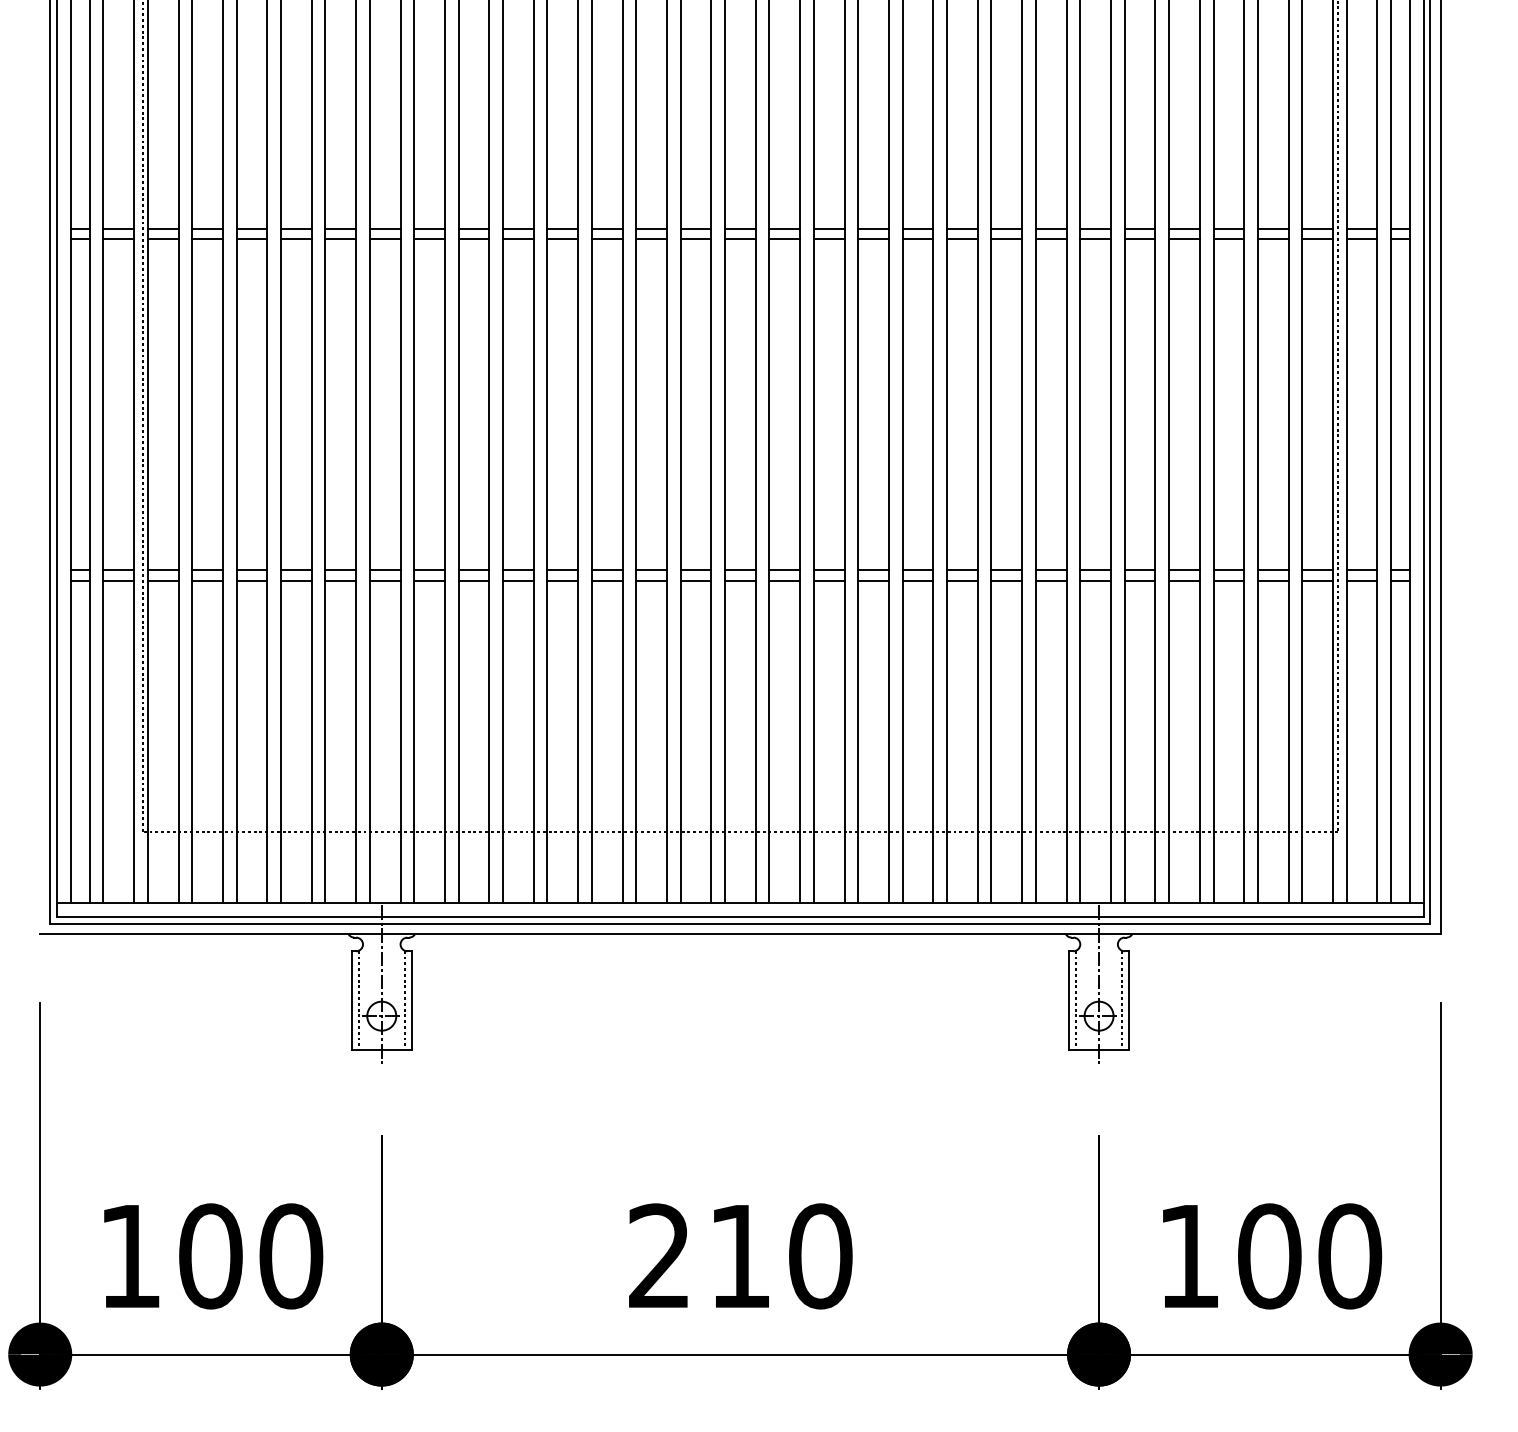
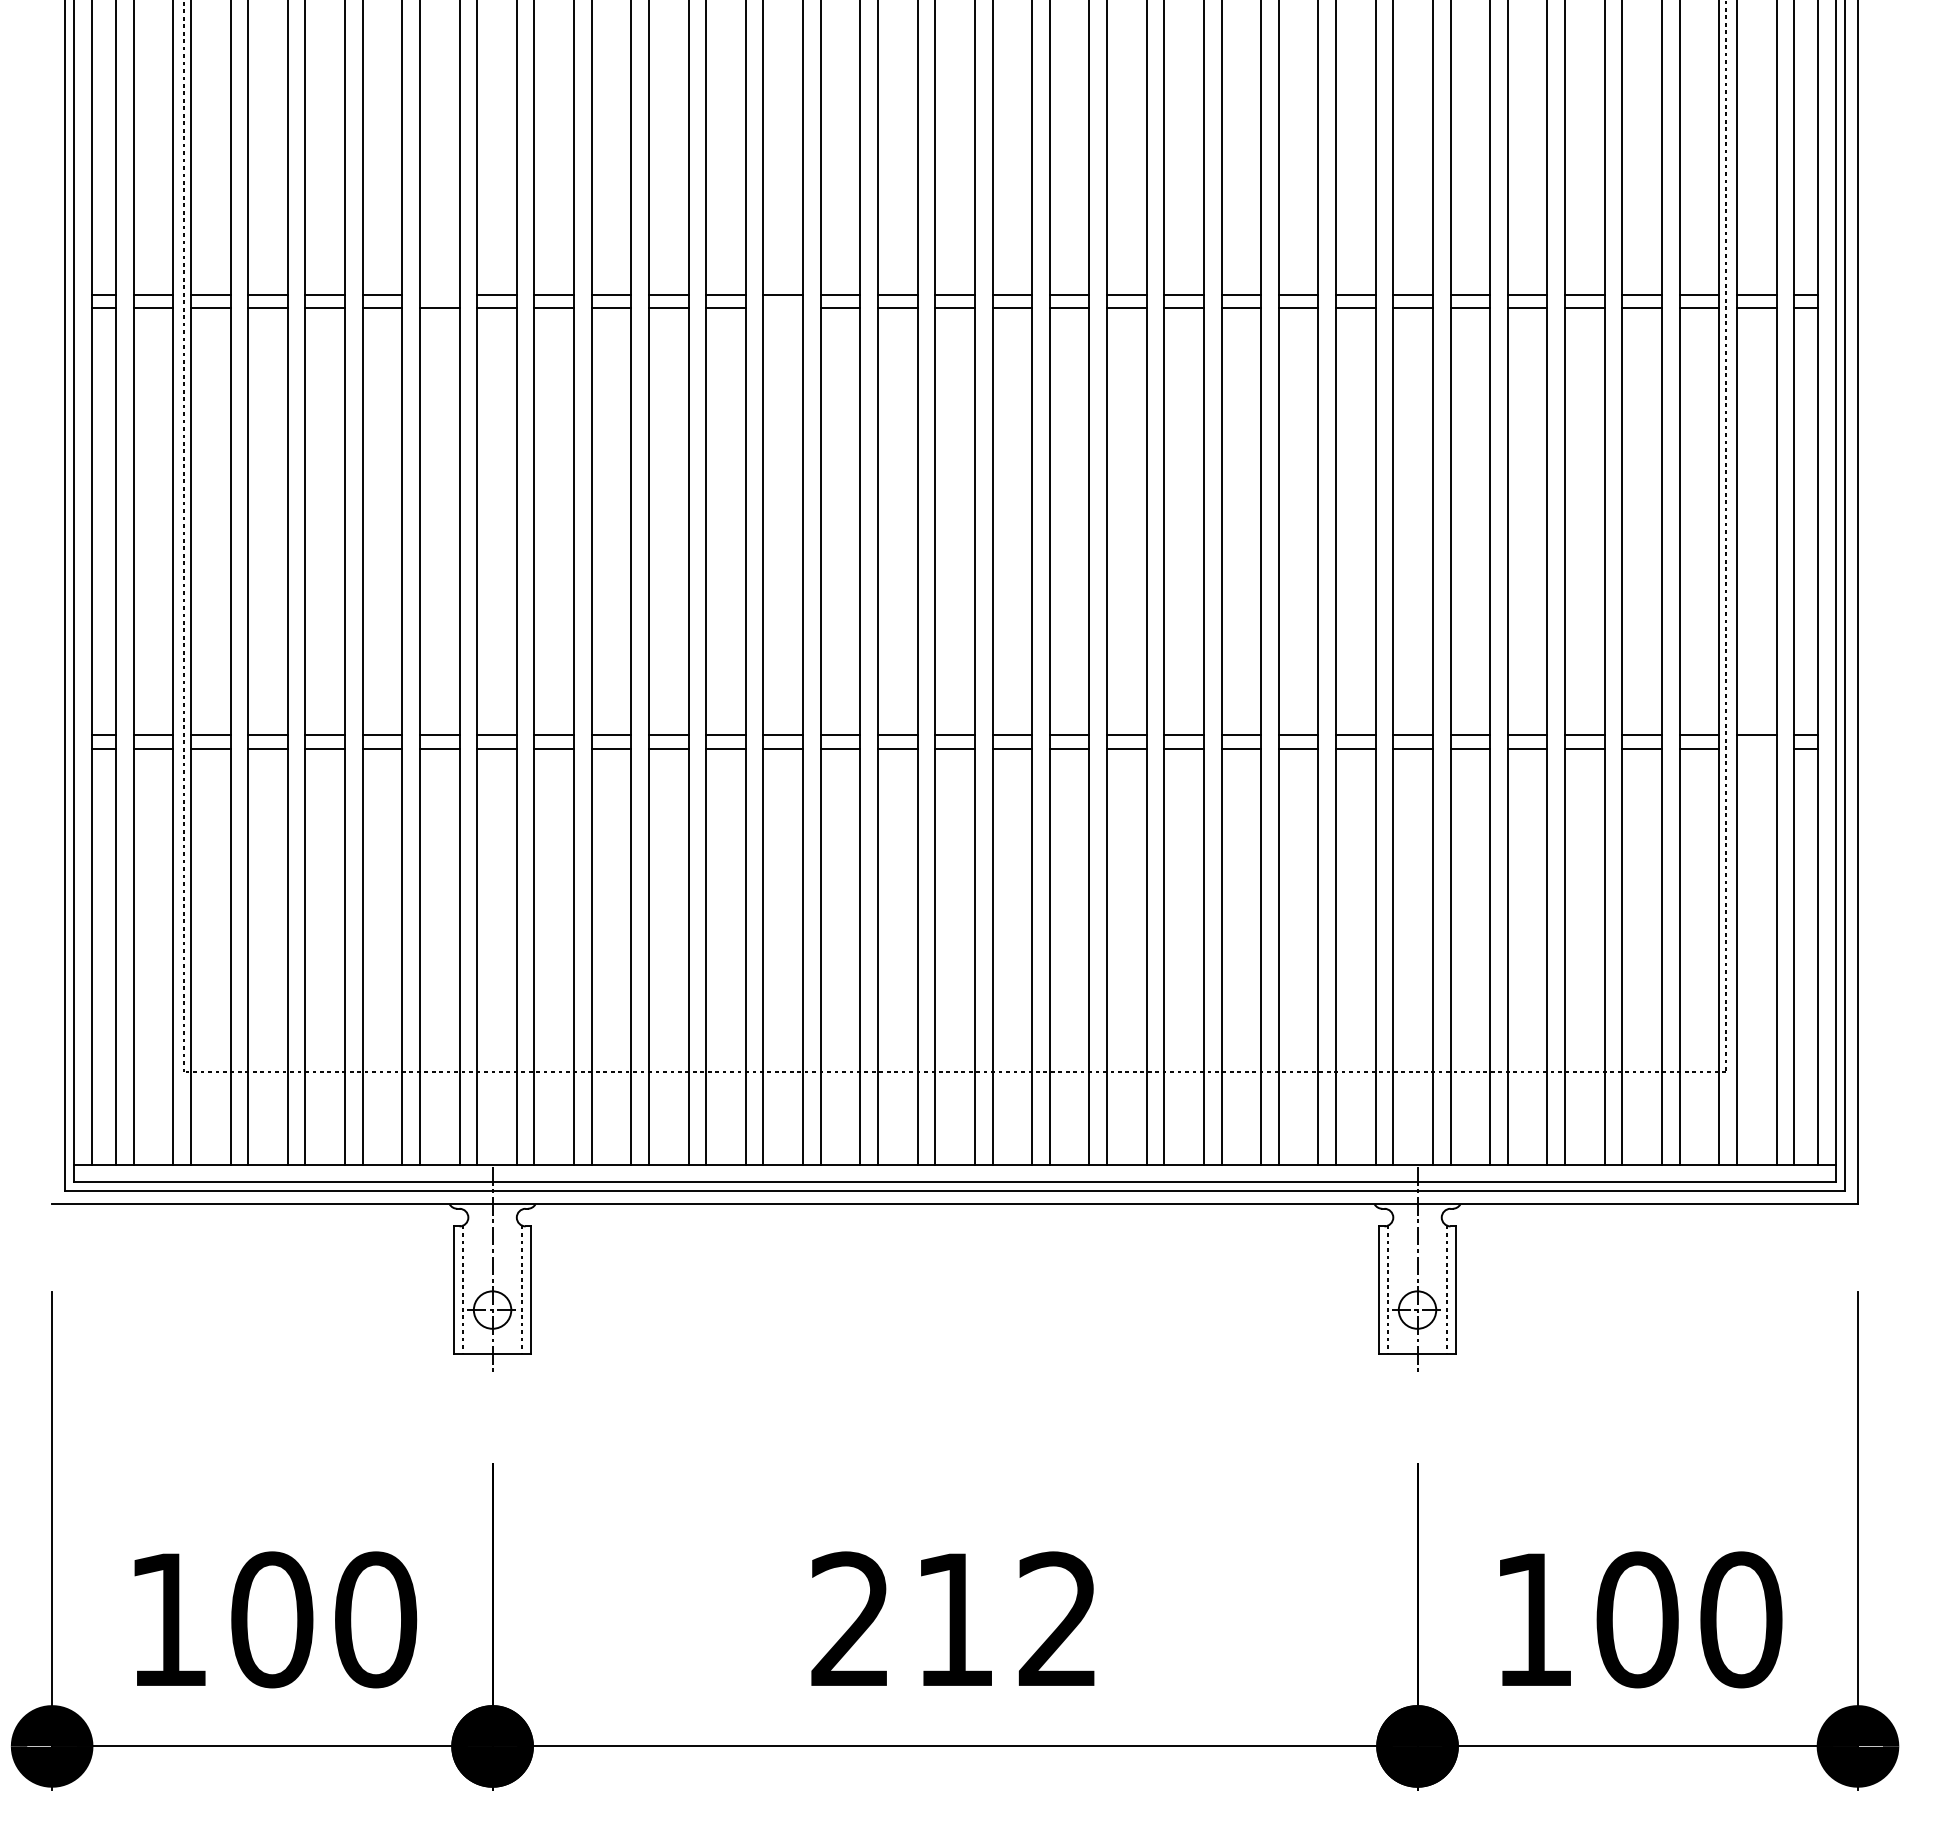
line: (340, 228) -> (439, 294), removed
line: (607, 239) -> (783, 308), removed
line: (1361, 580) -> (1756, 748), removed
text: (820, 1256) -> (1058, 1619), 210 -> 212

